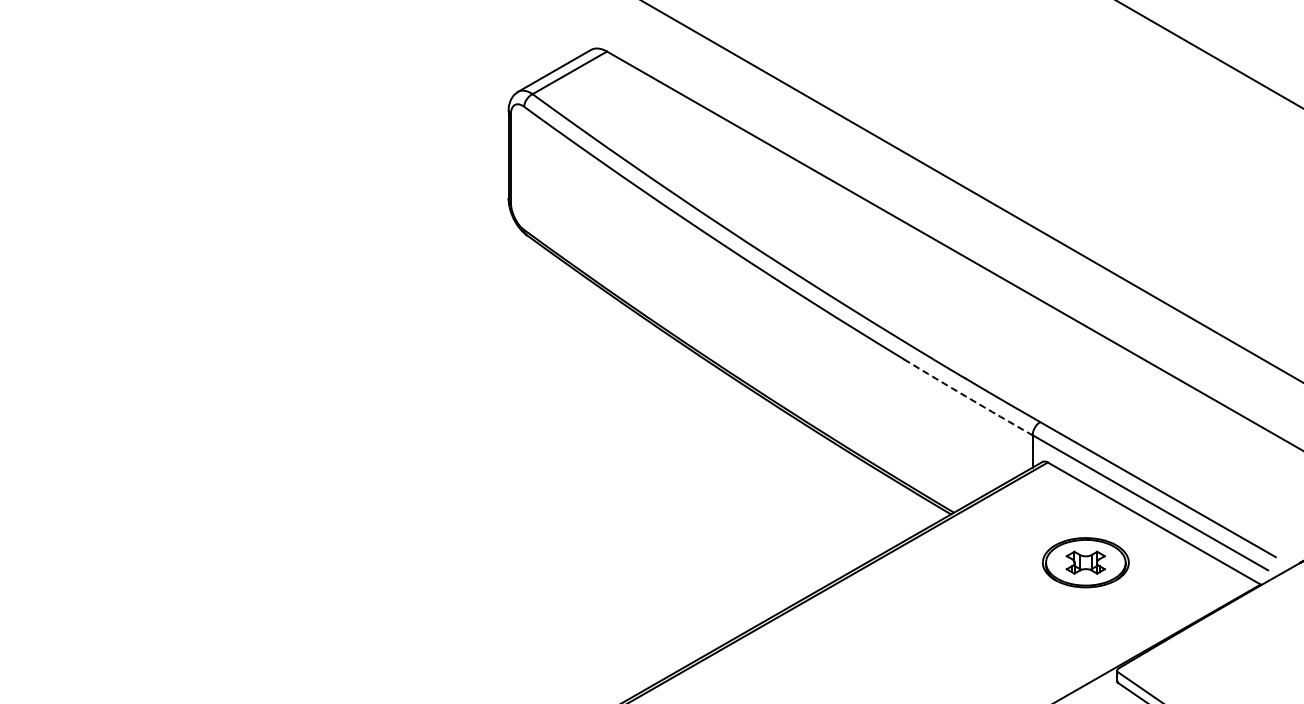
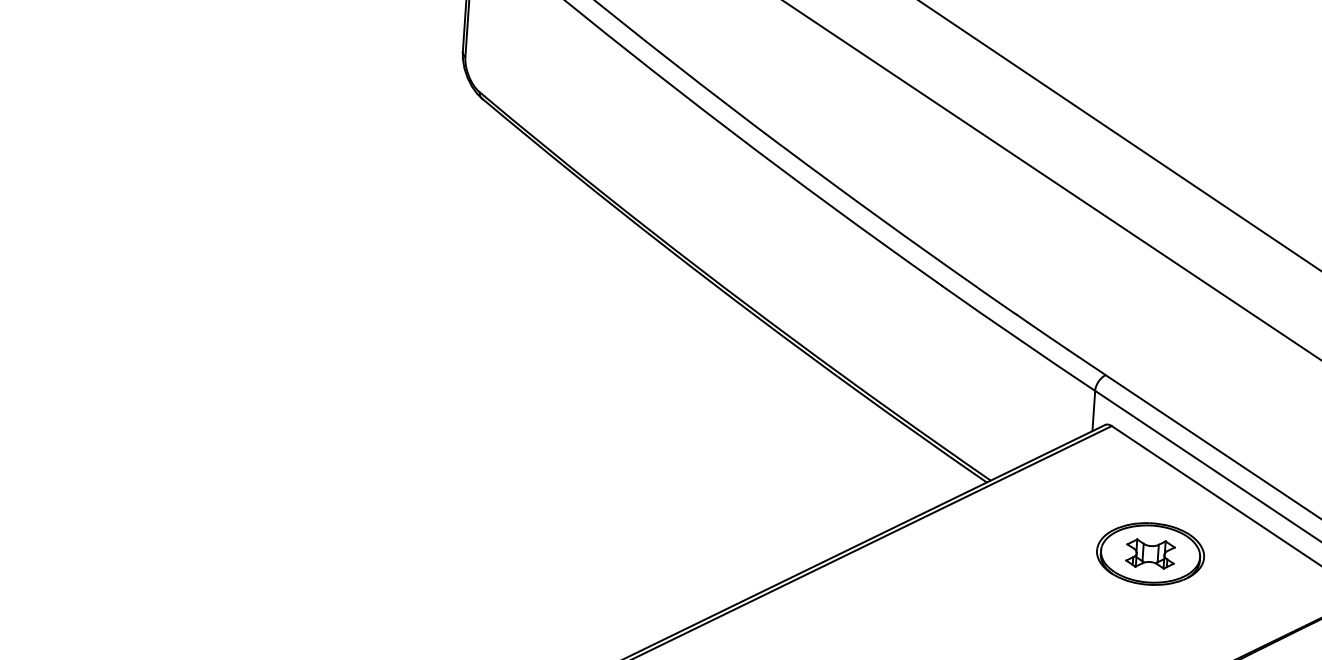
arc: (968, 397) -> (1018, 338), dashed -> solid

